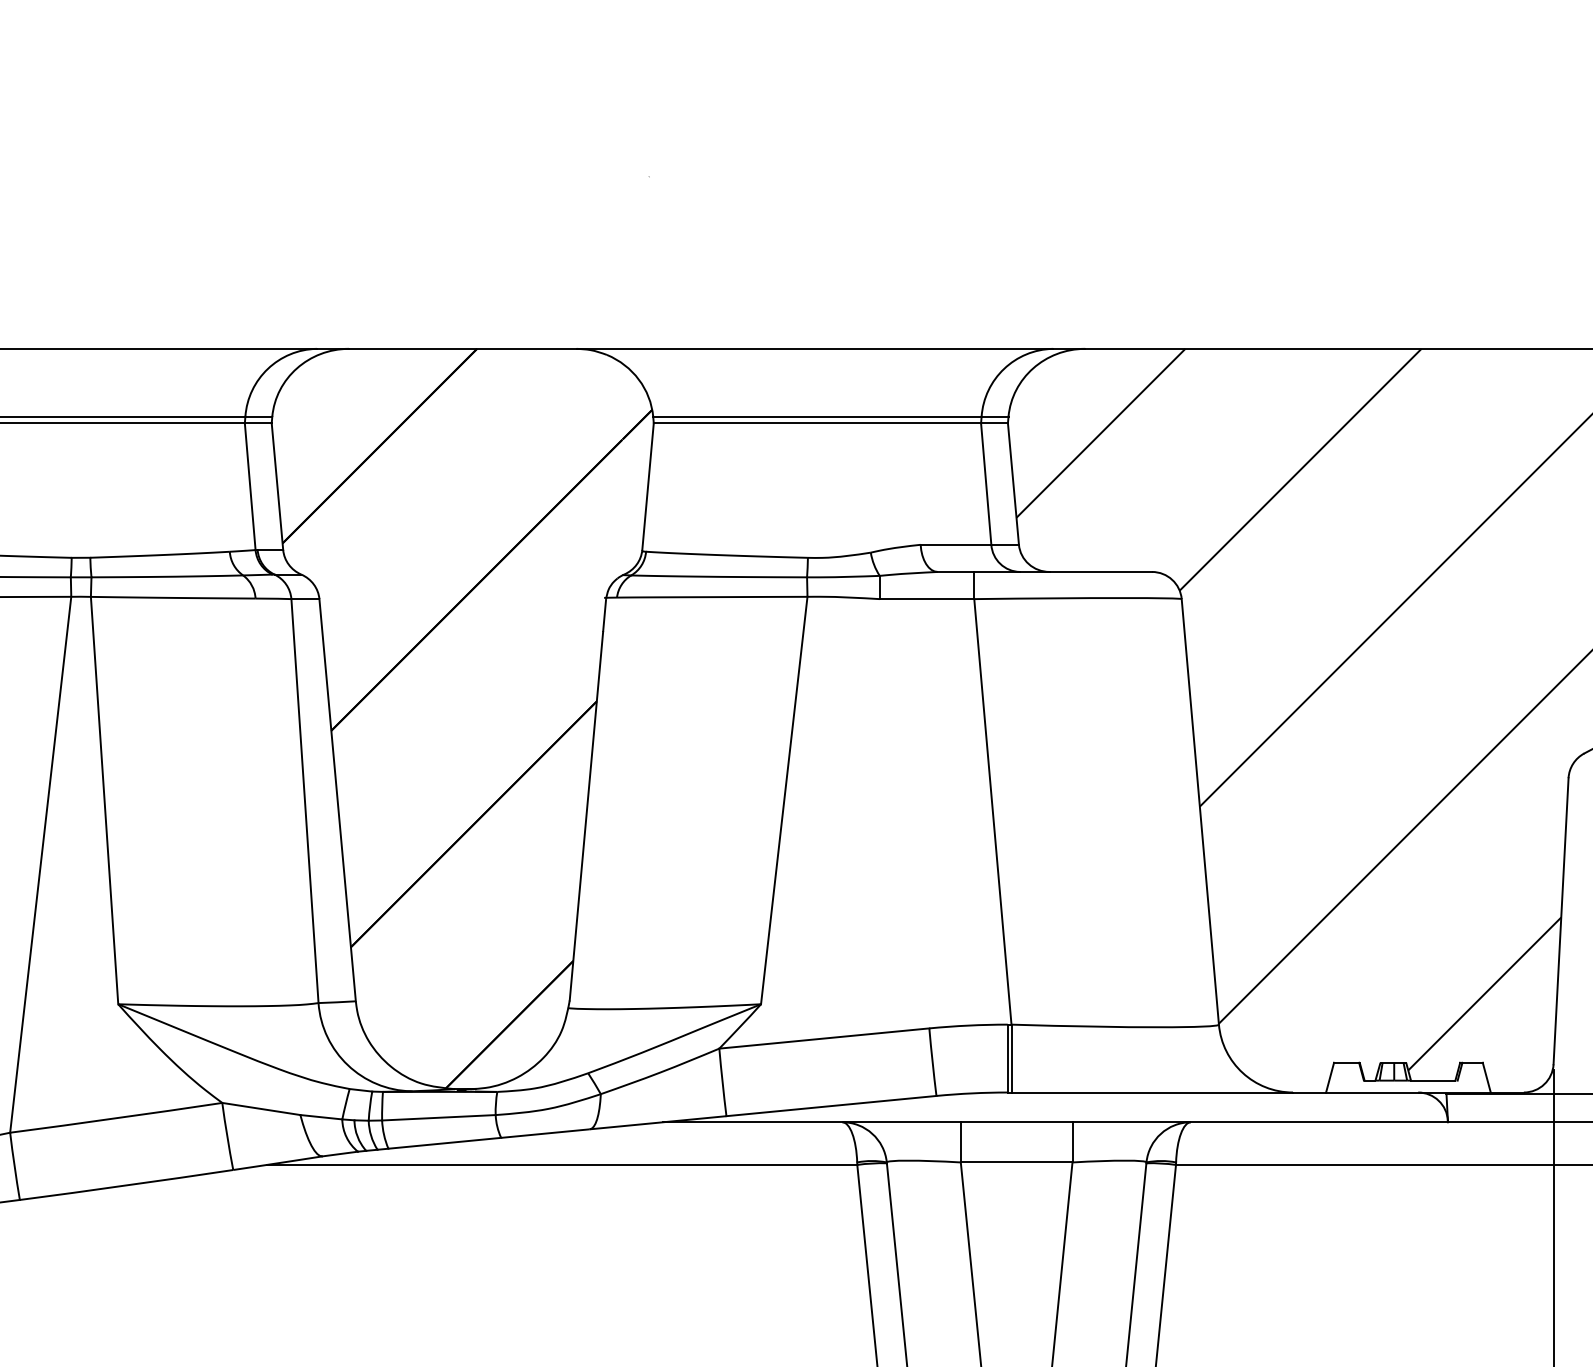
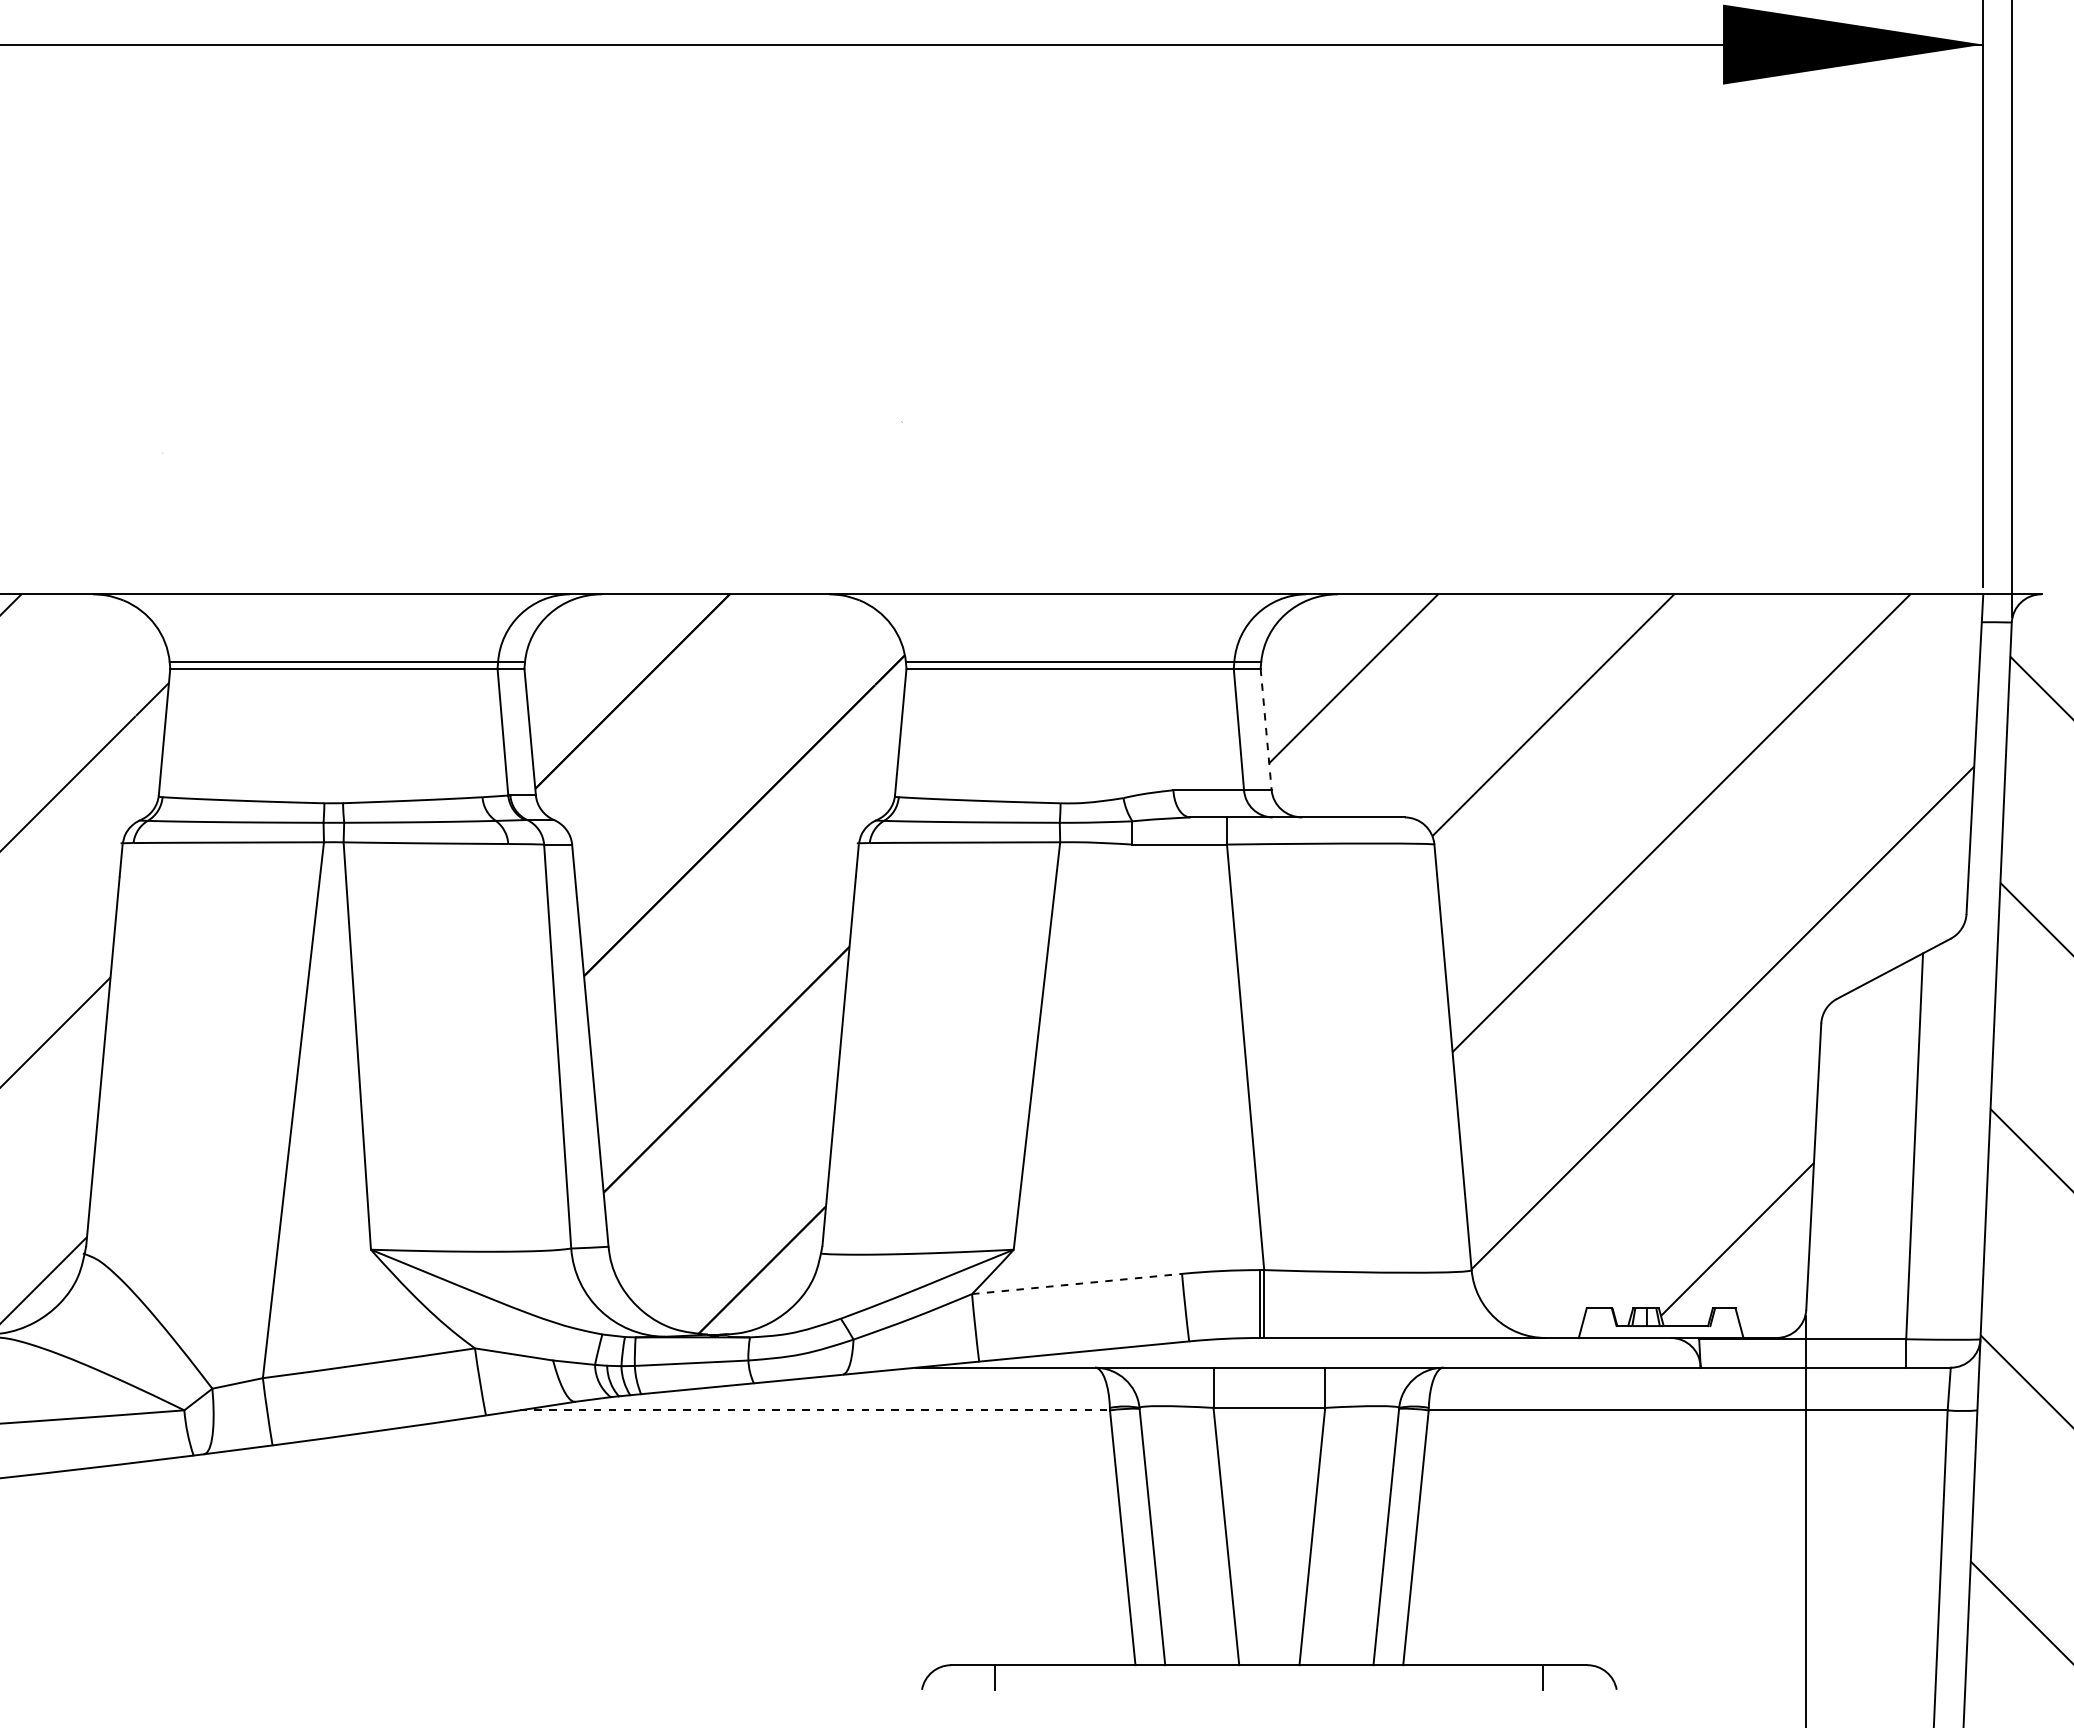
line: (1013, 484) -> (1266, 729), solid -> dashed
line: (824, 1038) -> (1077, 1283), solid -> dashed
line: (562, 1165) -> (815, 1410), solid -> dashed

